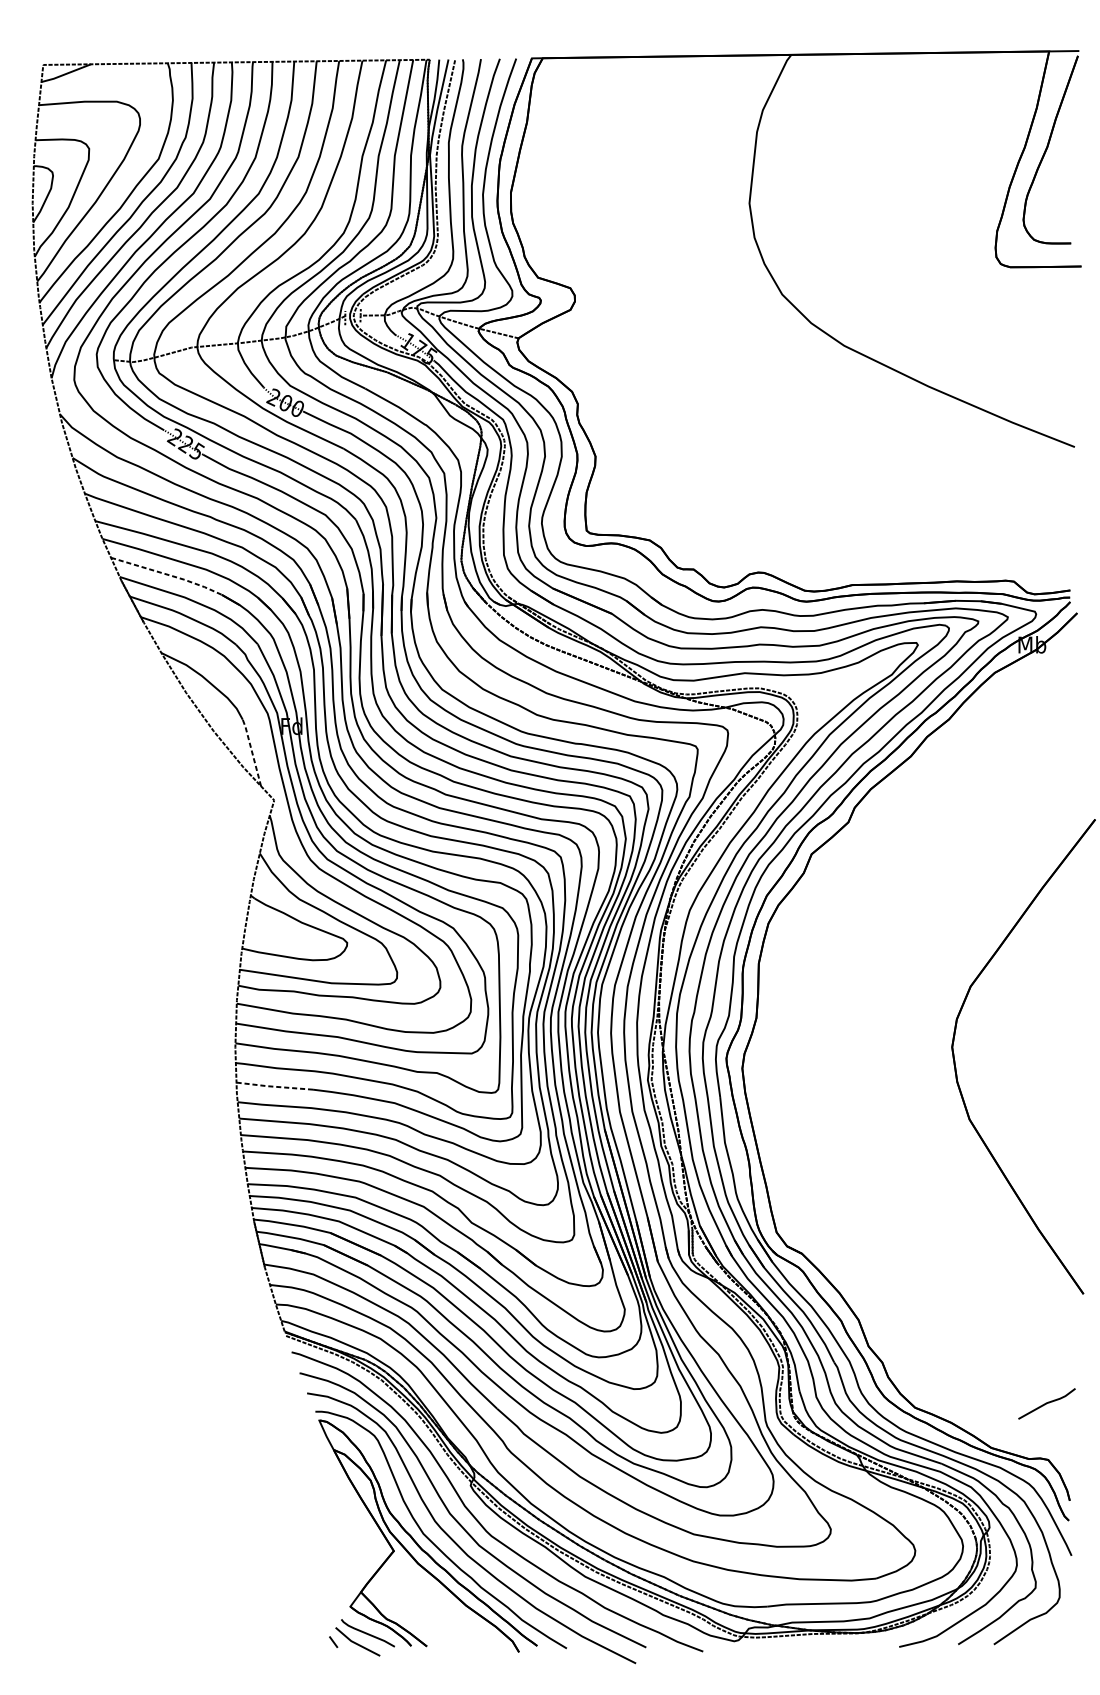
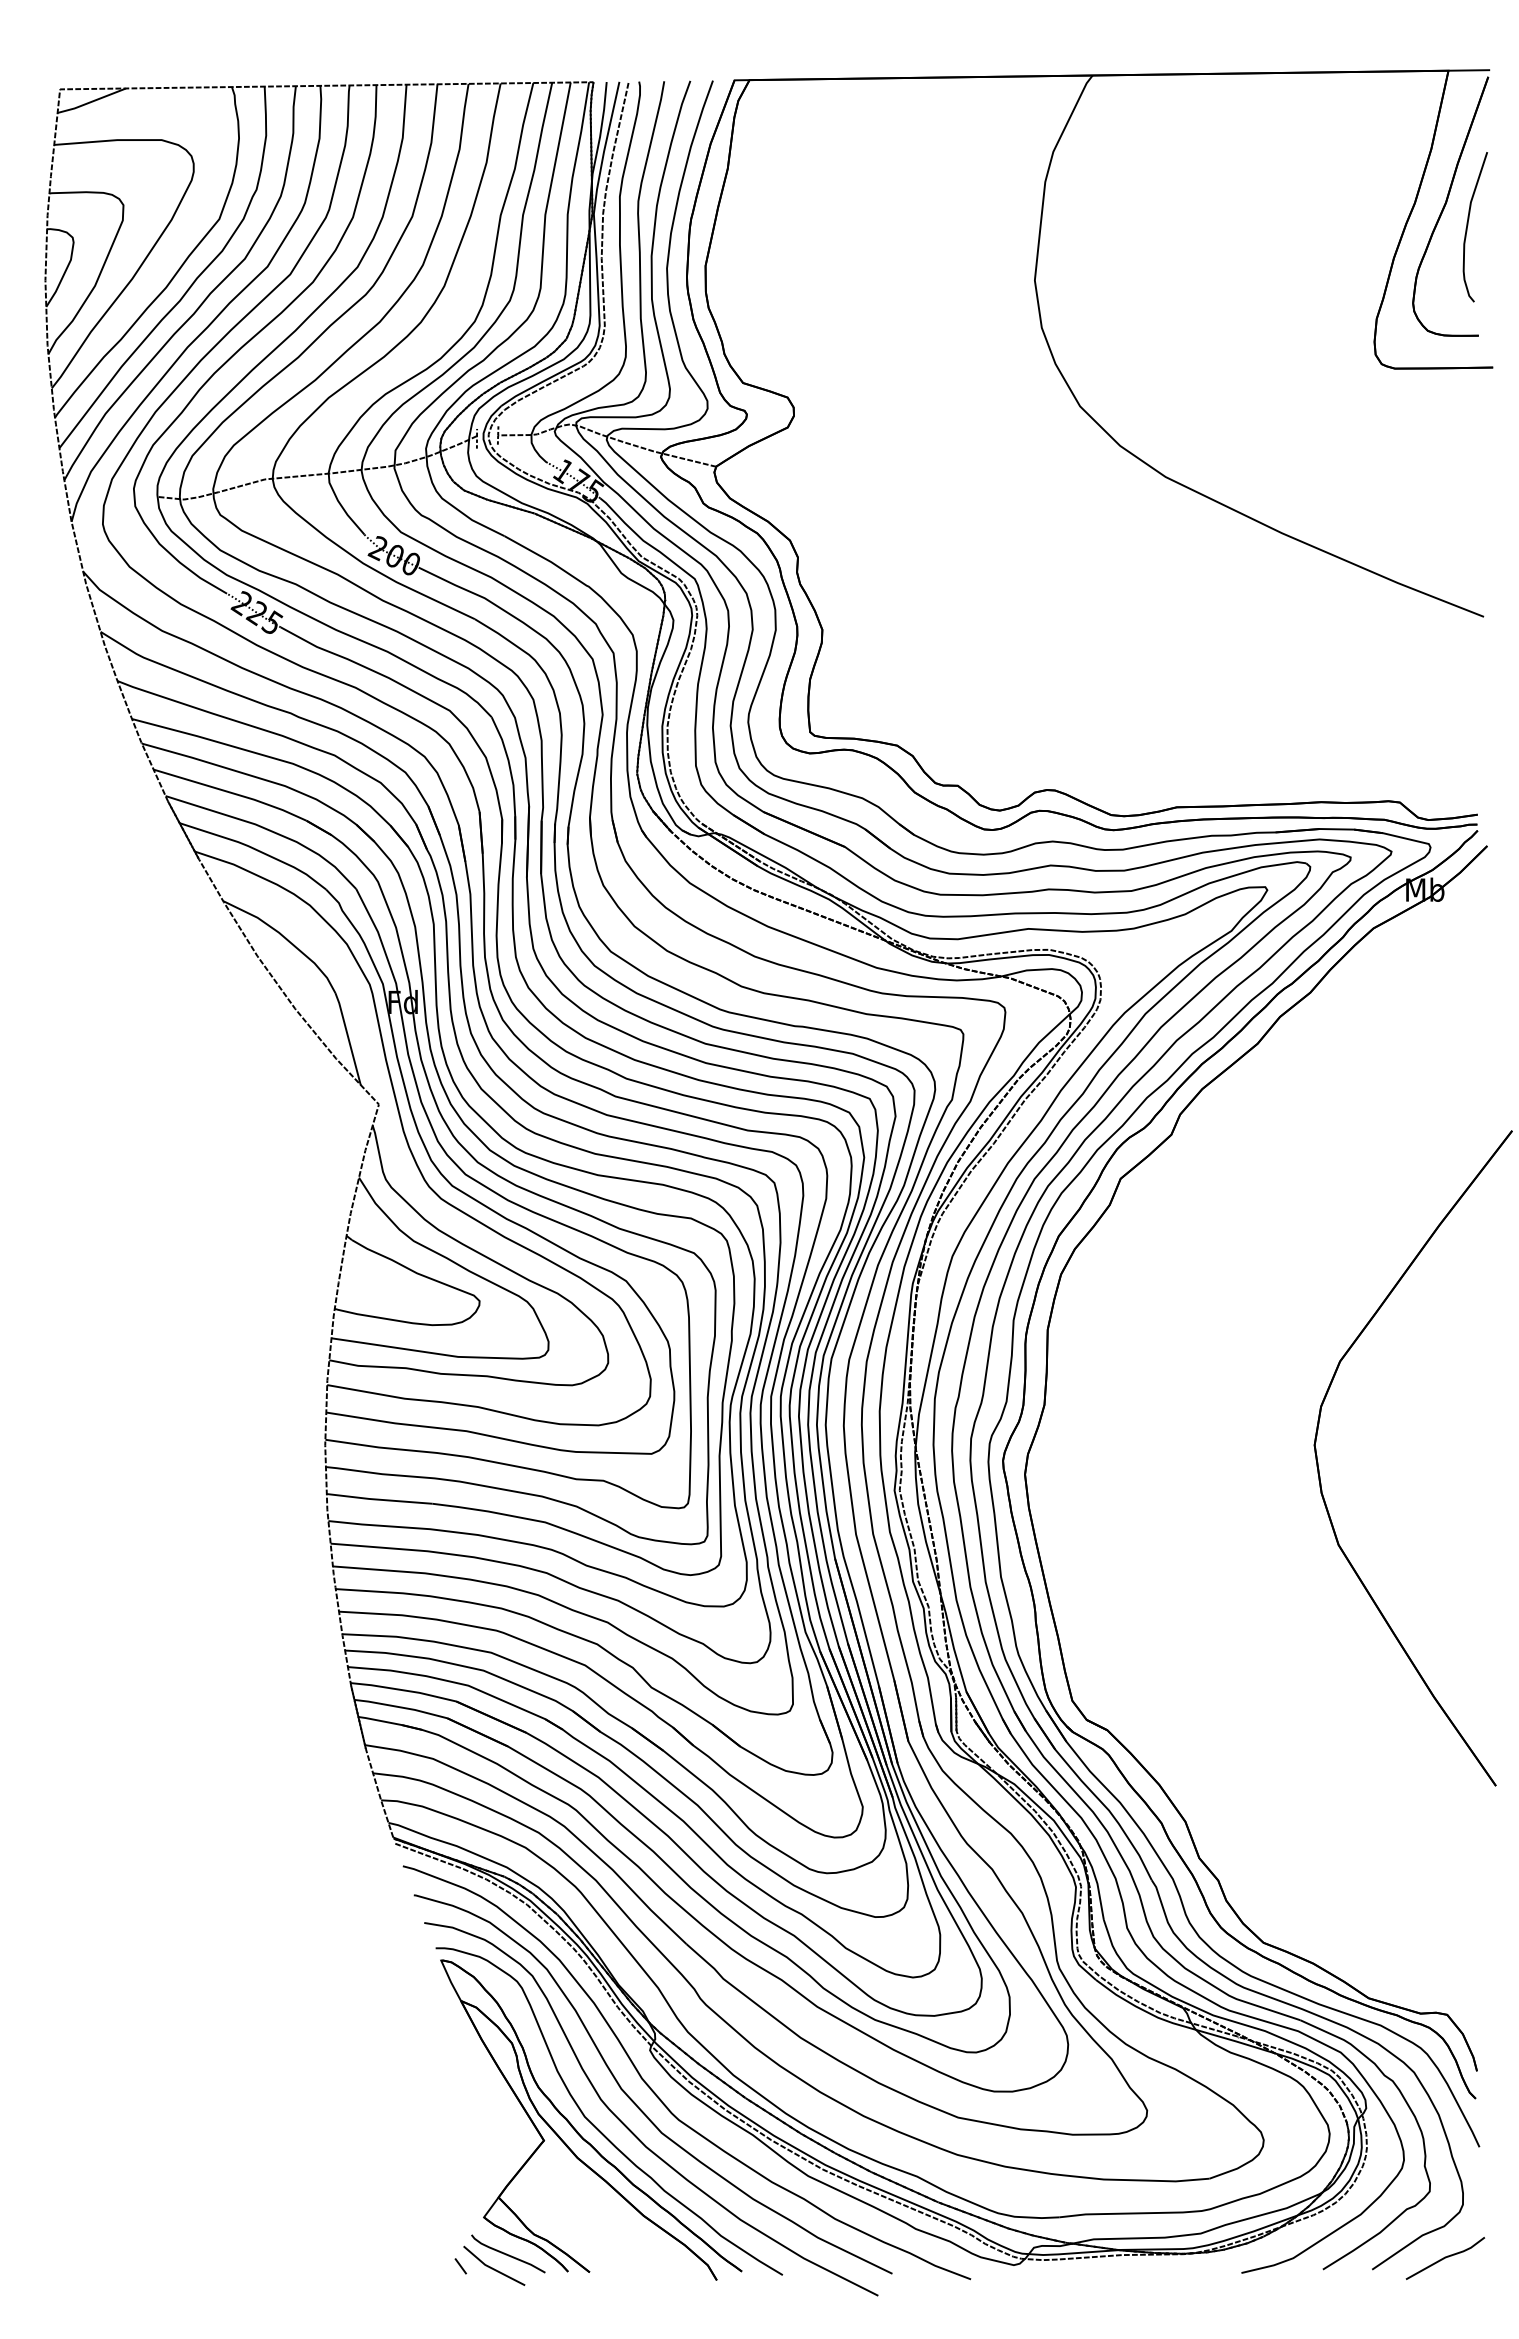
curve: (1063, 163) -> (1468, 225), added
line: (168, 575) -> (232, 793), dashed -> solid
line: (252, 751) -> (348, 1037), dashed -> solid
line: (273, 1086) -> (378, 1499), dashed -> solid
line: (1047, 1403) -> (1445, 2258), moved

